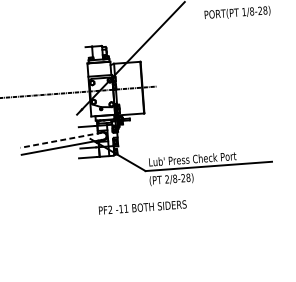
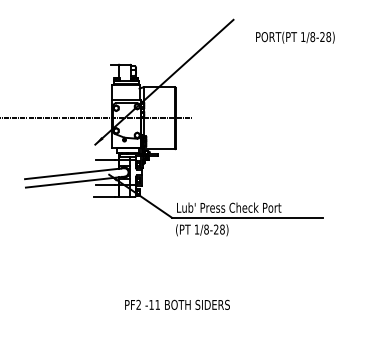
line: (61, 140) -> (74, 173), dashed -> solid
text: (166, 179) -> (196, 229), 2/8-28) -> 1/8-28)
text: (142, 207) -> (177, 304), moved

